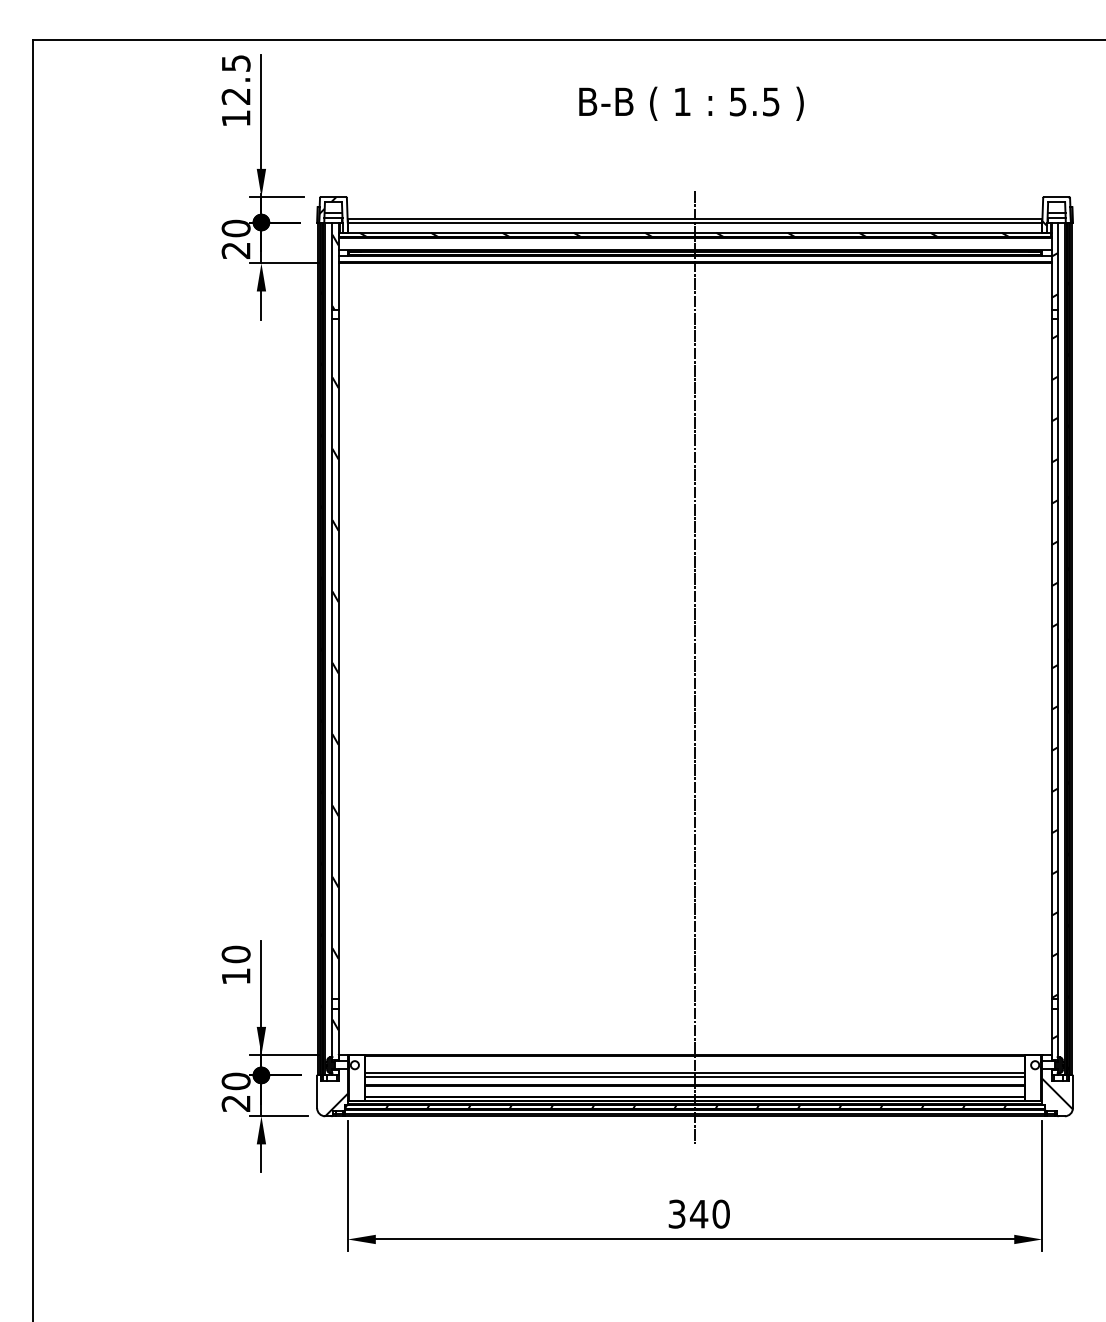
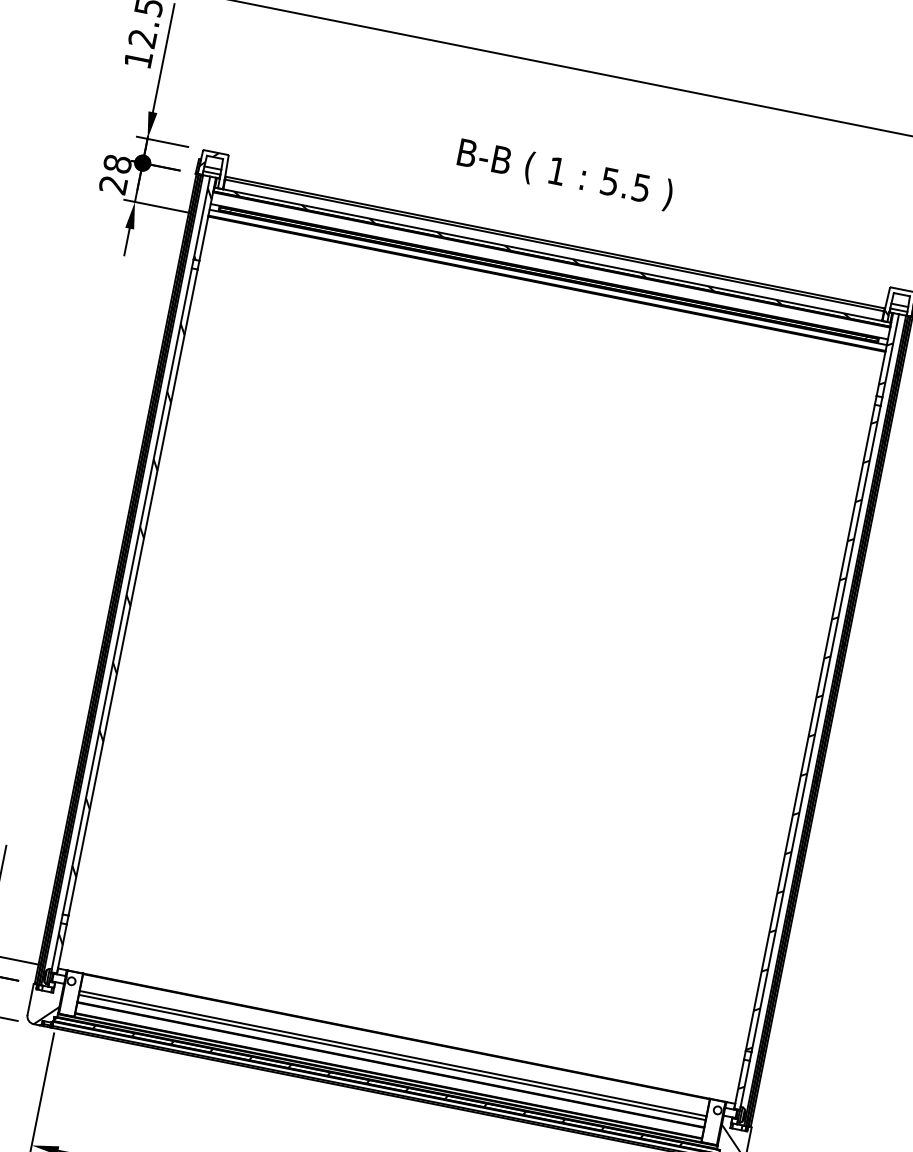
text: (691, 103) -> (565, 174), moved
text: (236, 228) -> (117, 164), 20 -> 28
line: (695, 667) -> (470, 668), removed

